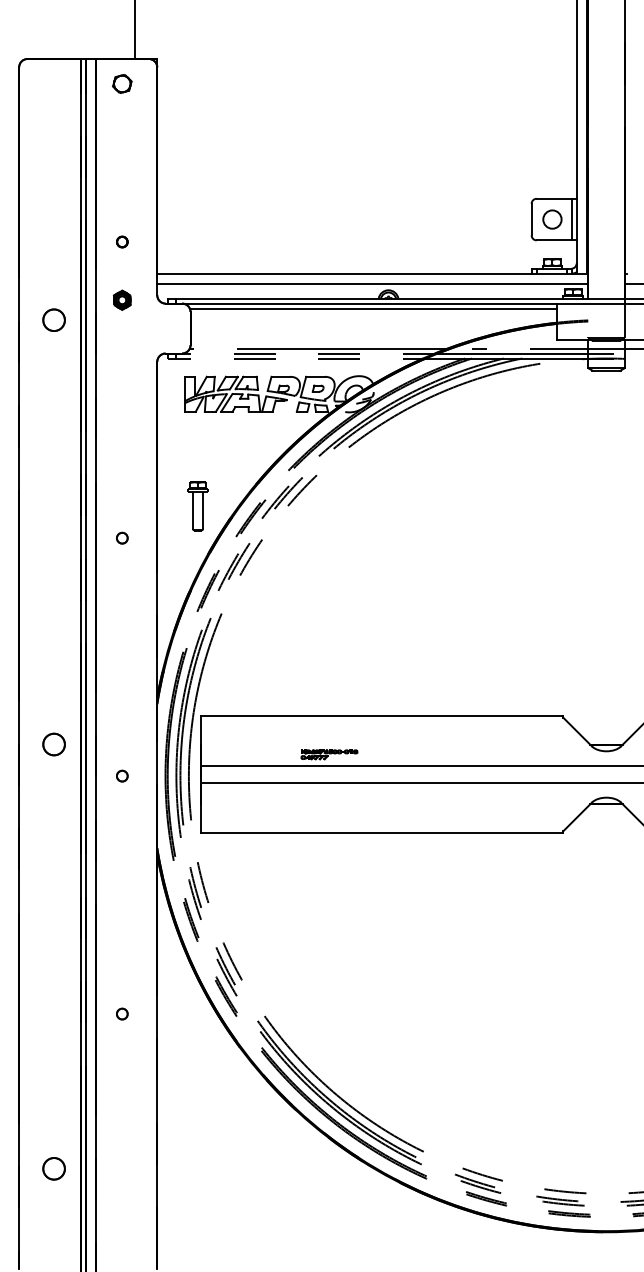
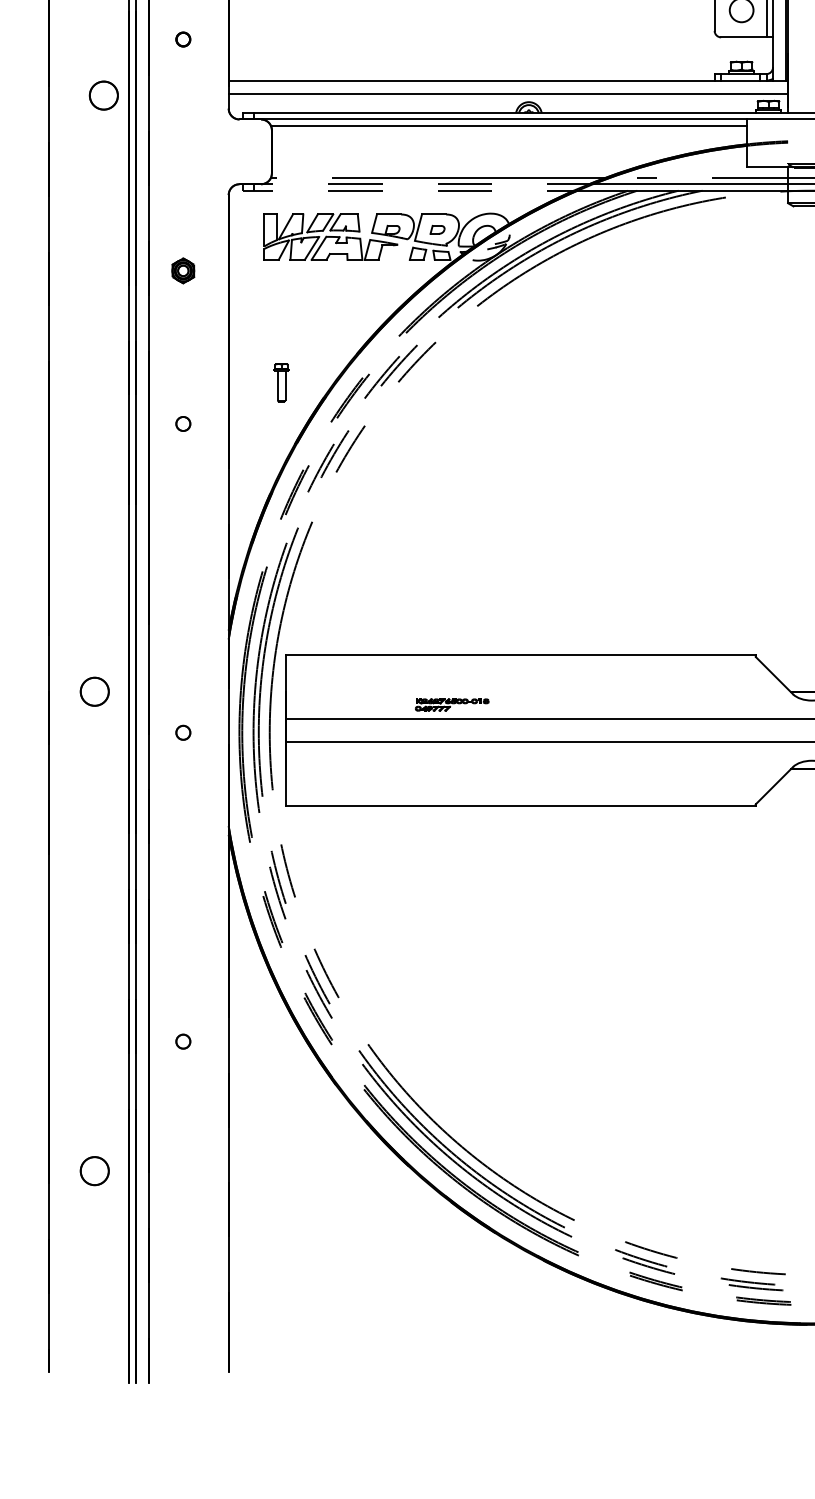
part: (122, 299) -> (183, 269), moved
circle: (53, 319) -> (103, 94), moved
part: (197, 506) -> (280, 382), size x0.6
circle: (53, 1168) -> (94, 1170), moved

